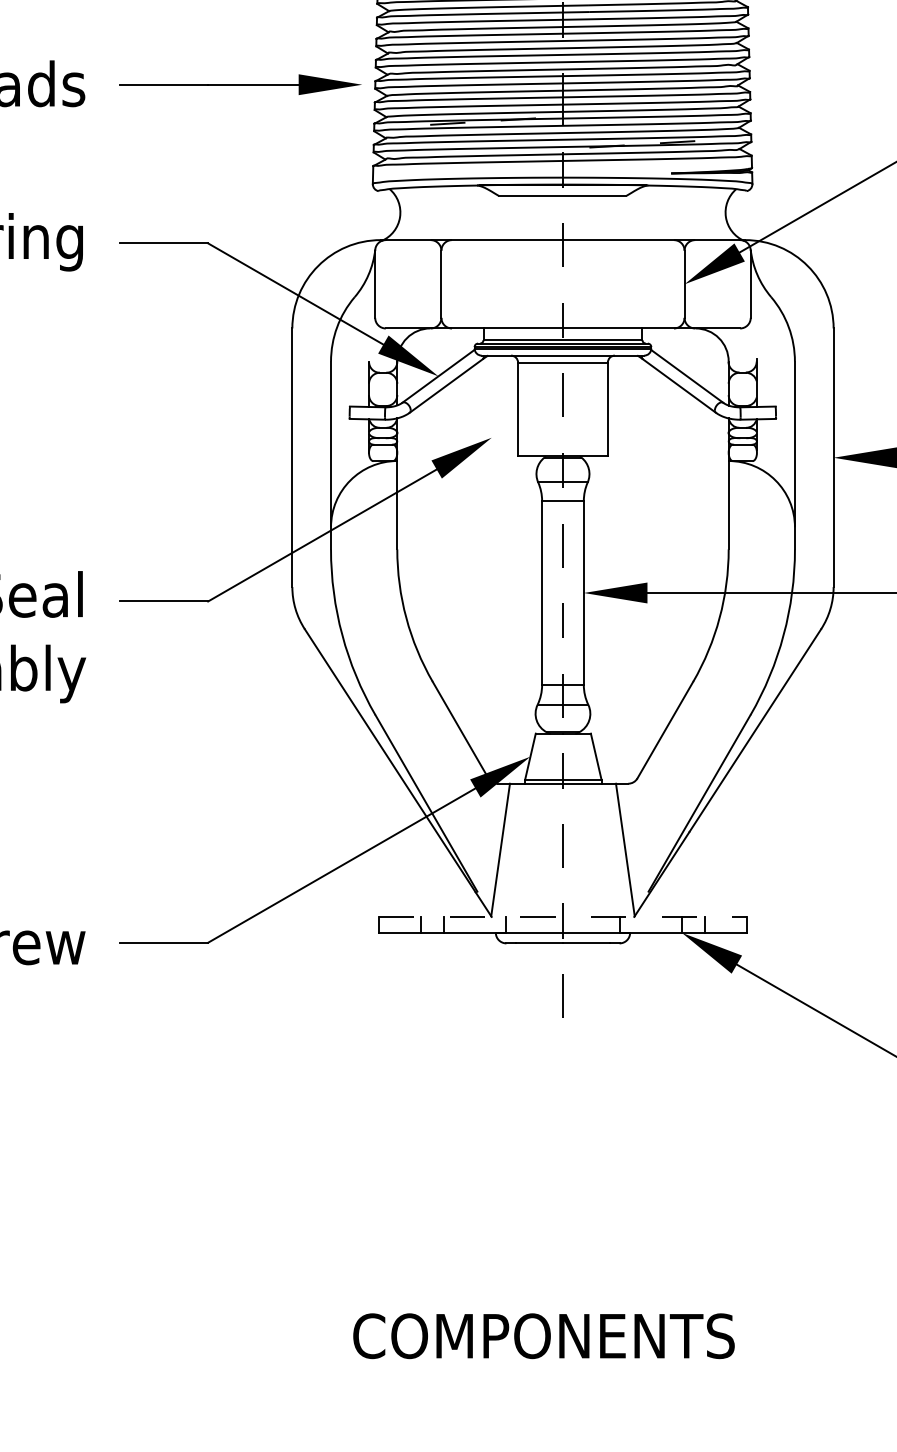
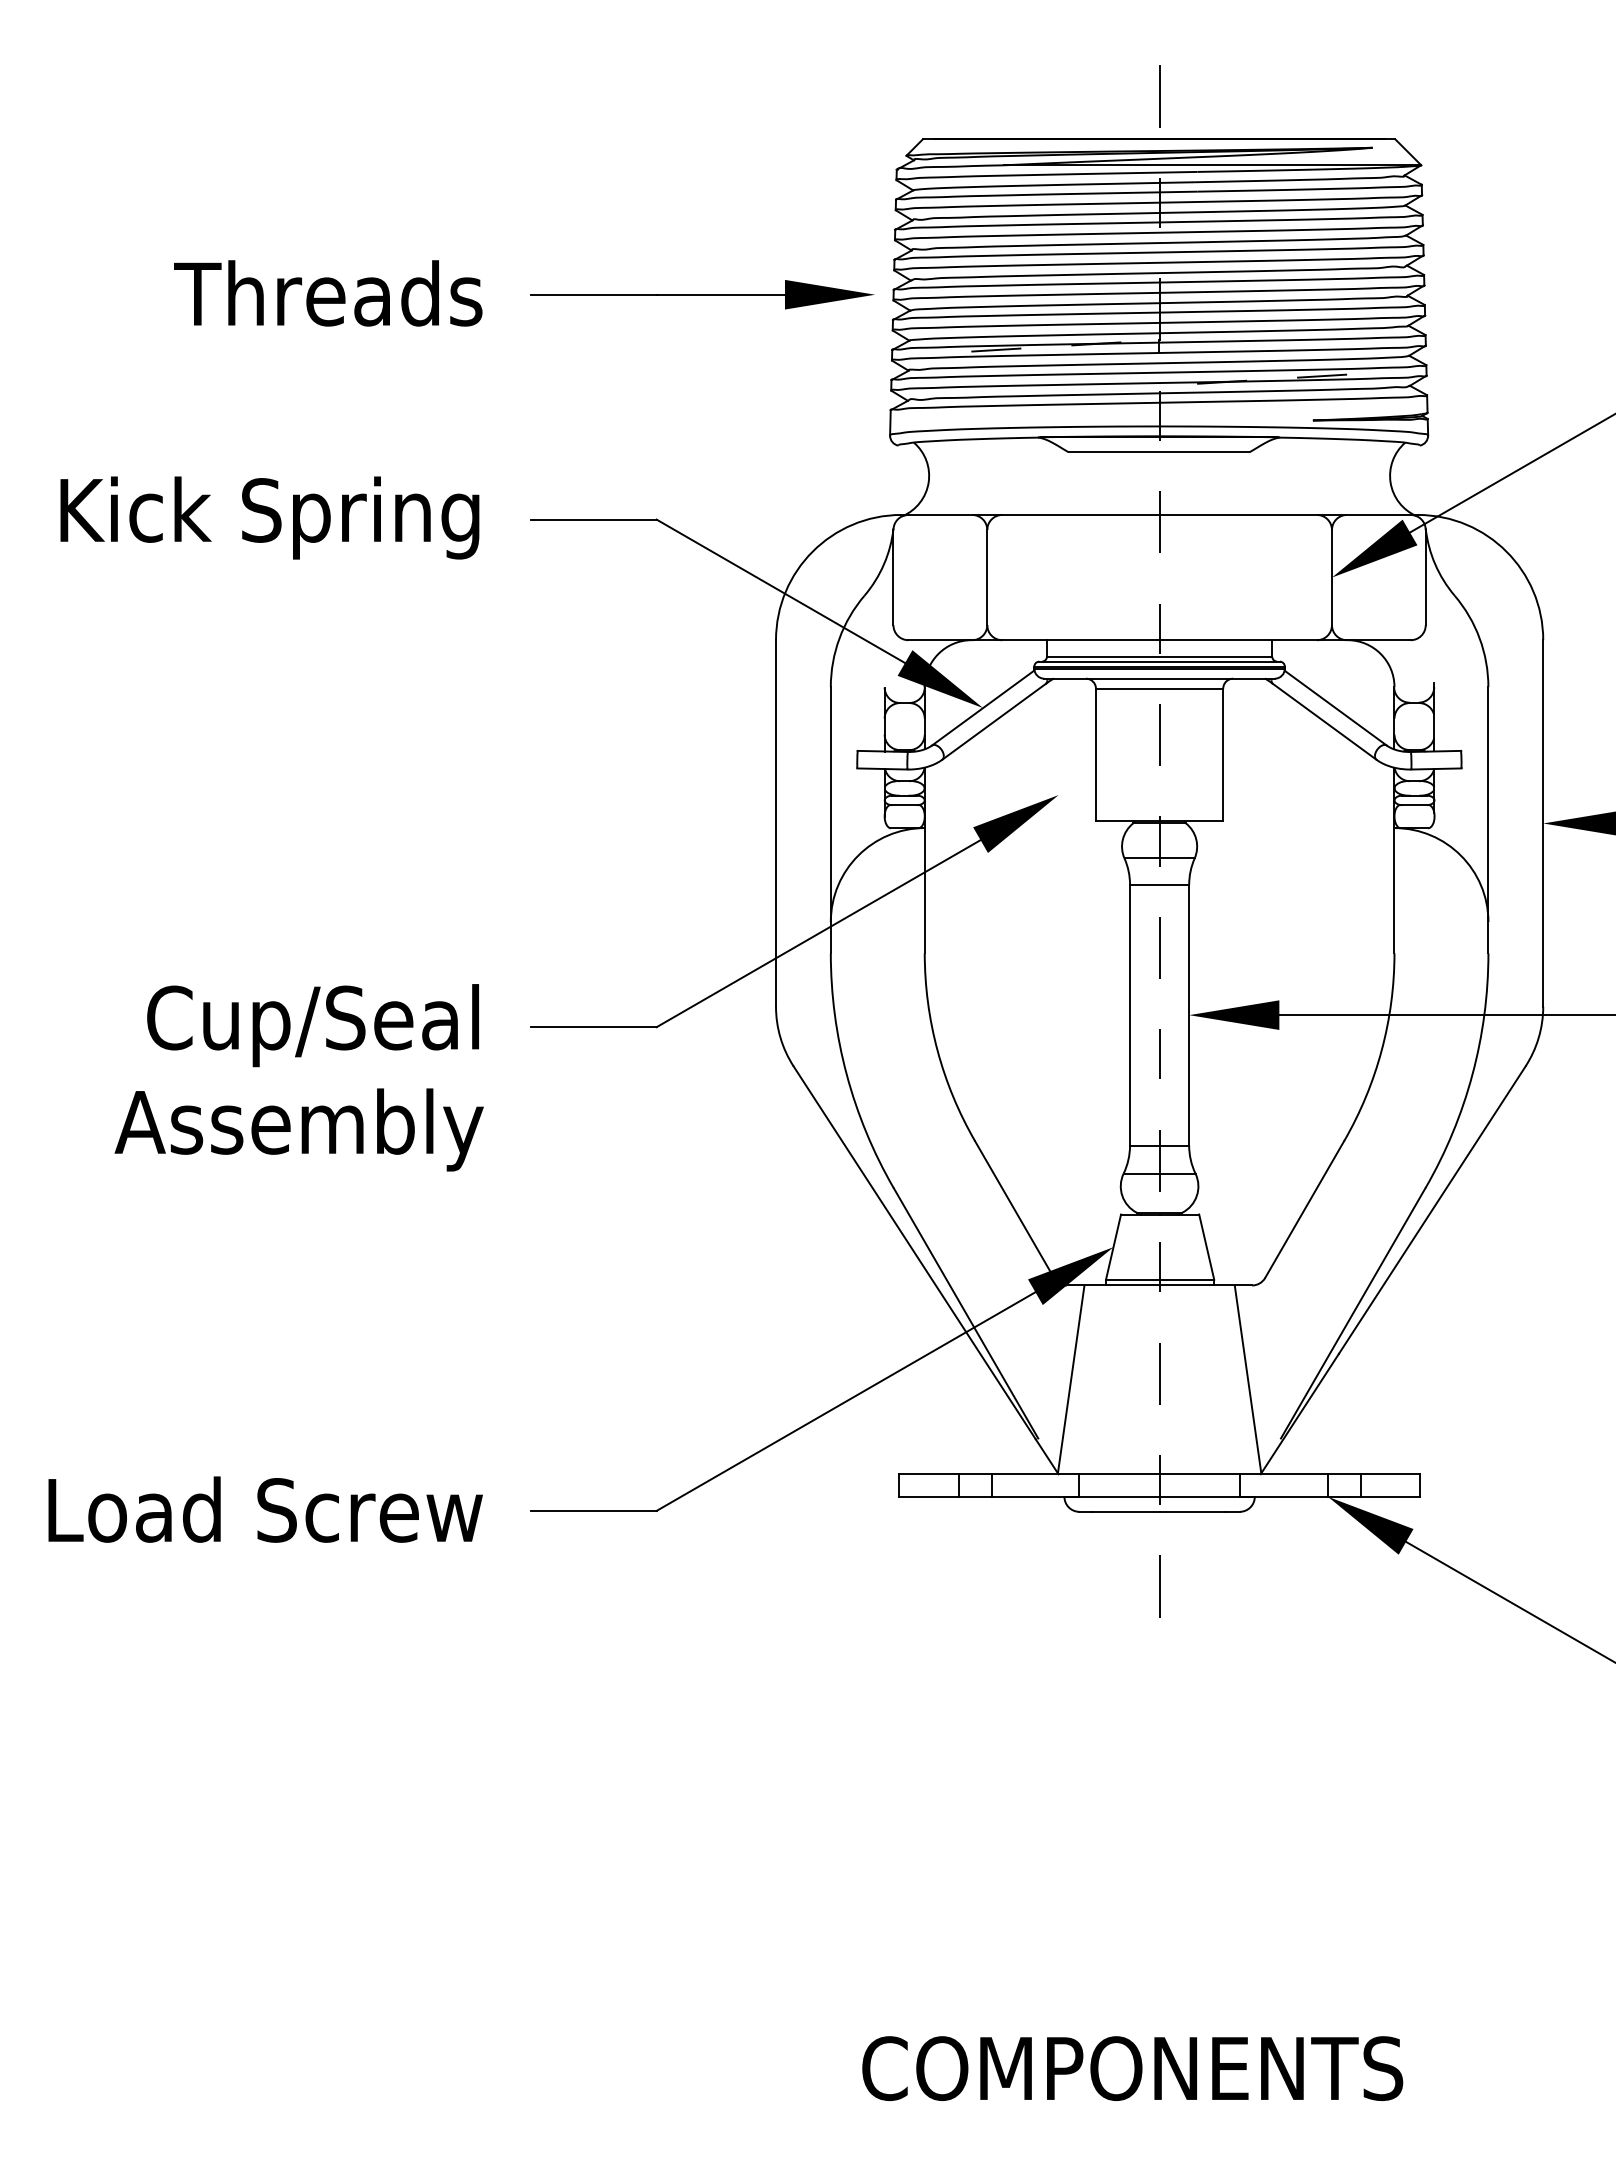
line: (562, 917) -> (1159, 1474), dashed -> solid

